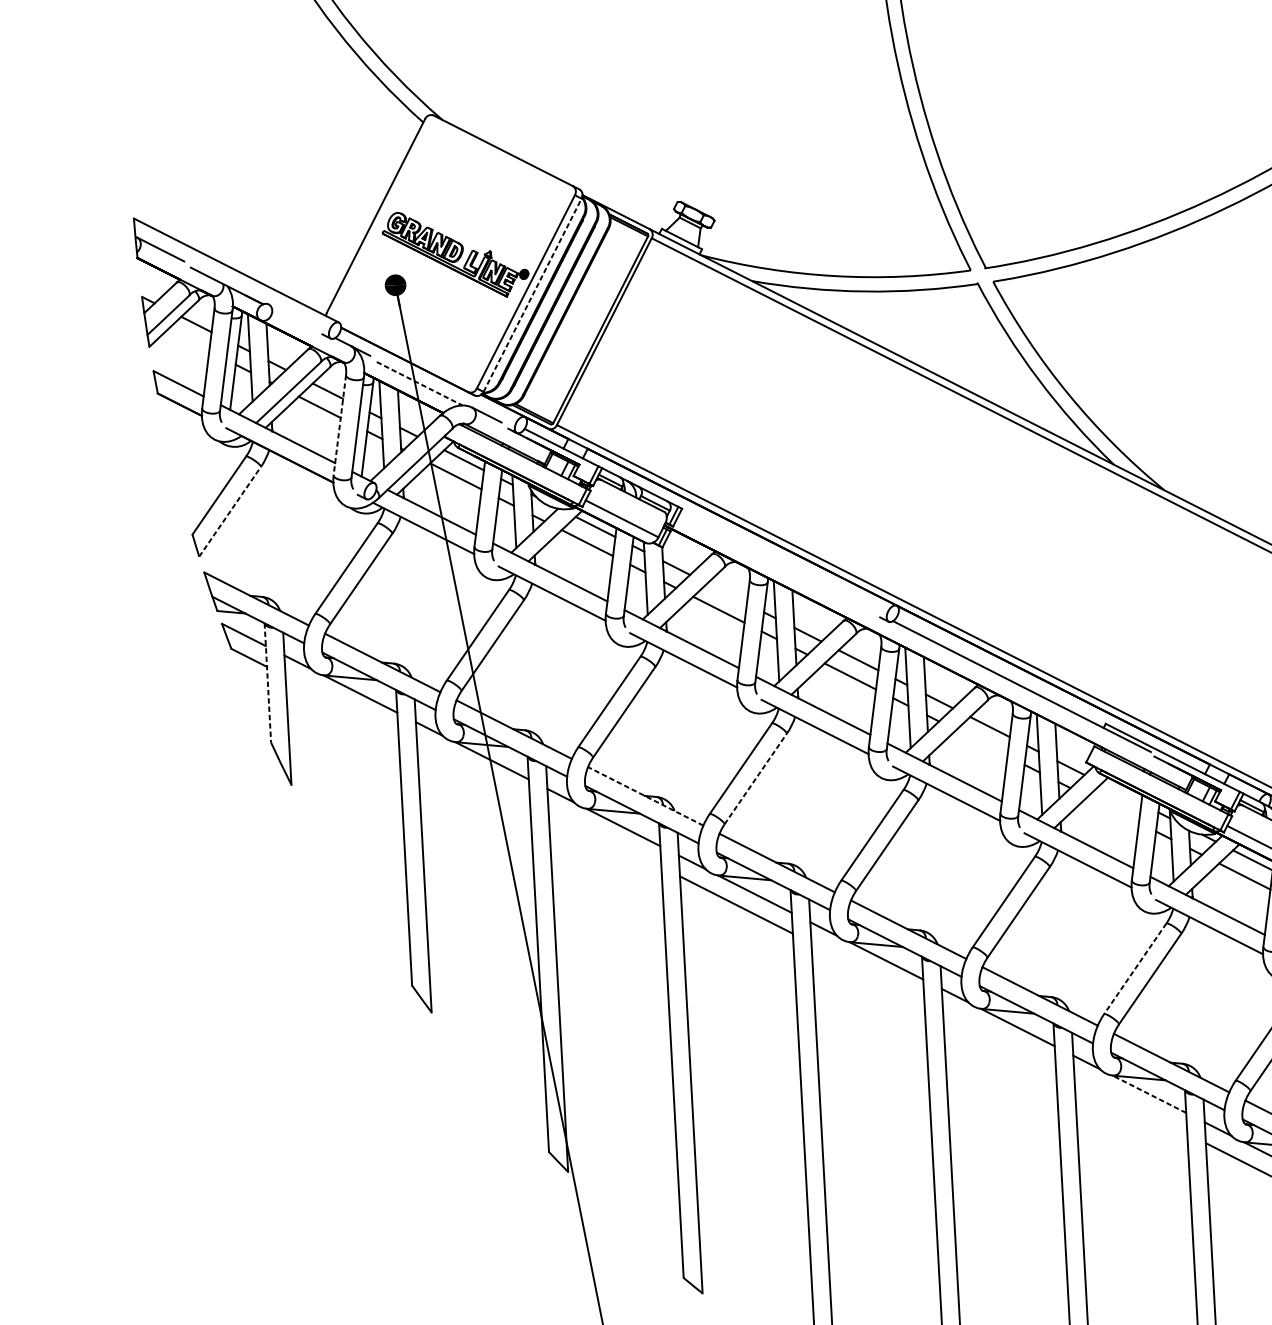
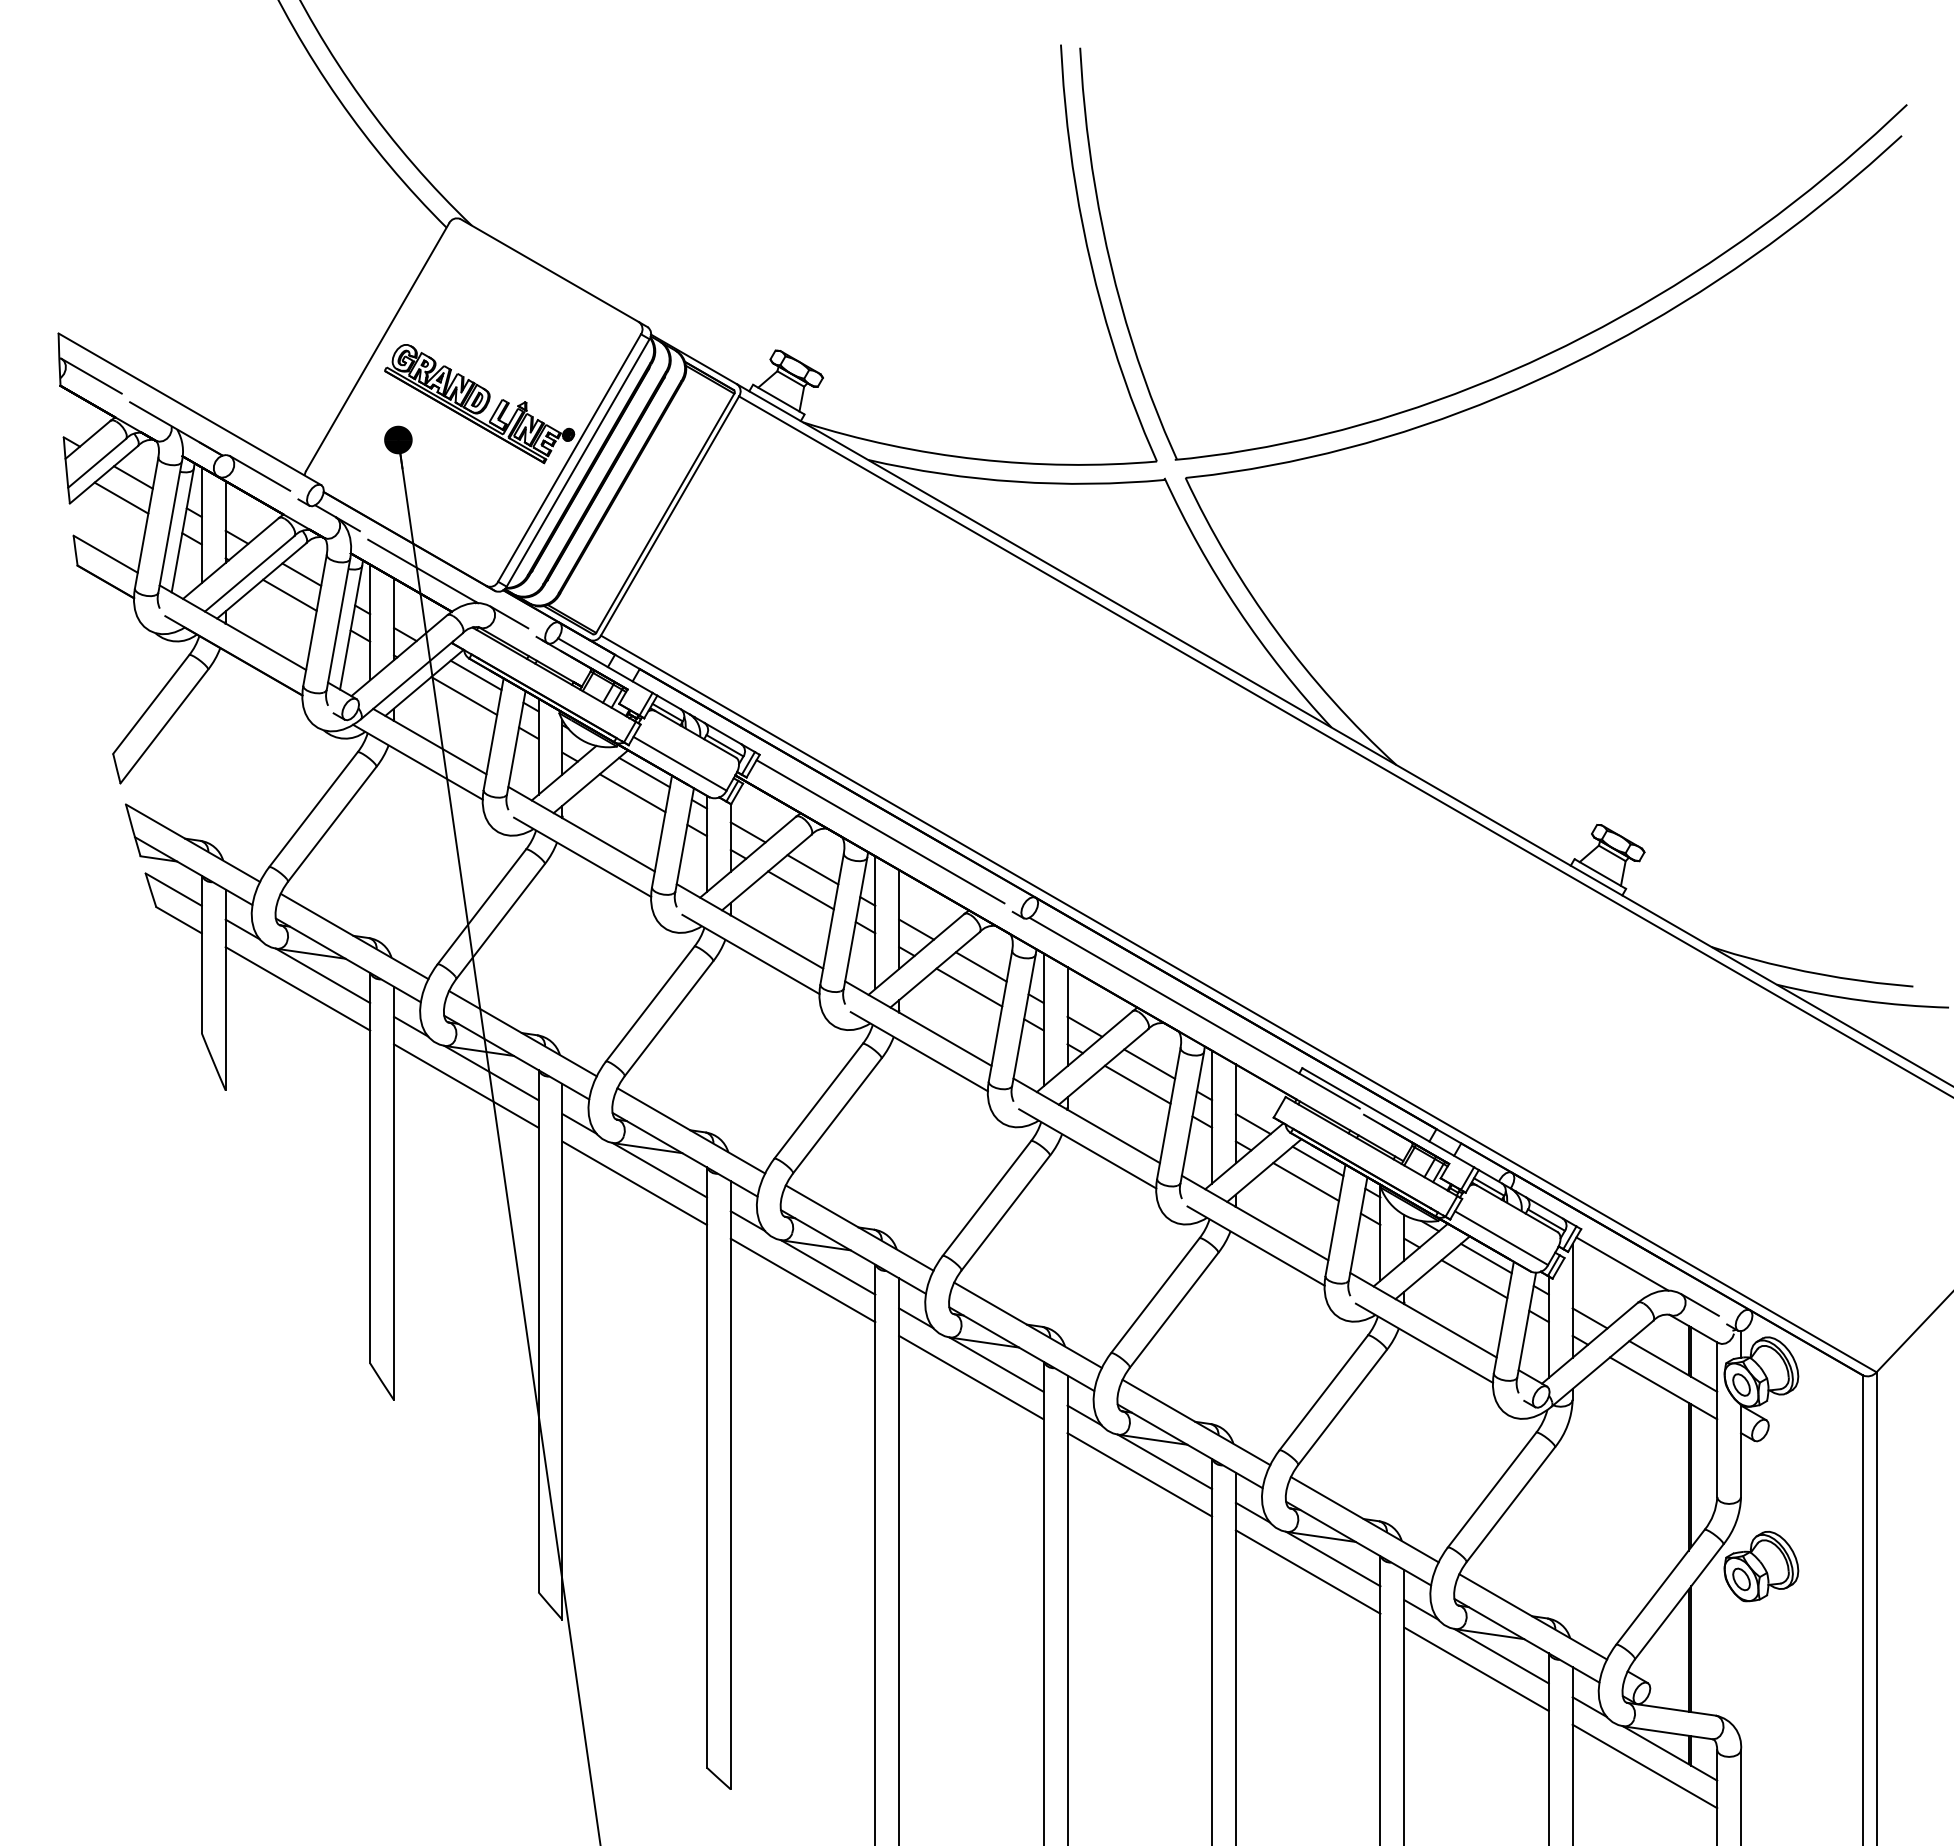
line: (532, 294) -> (578, 462), dashed -> solid
line: (291, 316) -> (259, 473), added
line: (188, 340) -> (121, 497), added
line: (419, 383) -> (423, 571), dashed -> solid
line: (339, 425) -> (314, 620), dashed -> solid
line: (230, 511) -> (164, 726), dashed -> solid
line: (776, 561) -> (880, 831), added
line: (726, 593) -> (812, 869), added
line: (267, 682) -> (201, 954), dashed -> solid
line: (341, 704) -> (297, 988), added
line: (981, 742) -> (1137, 1084), added
line: (473, 771) -> (466, 1085), added
line: (755, 778) -> (837, 1115), dashed -> solid
line: (1121, 793) -> (1317, 1161), added
line: (645, 796) -> (690, 1130), dashed -> solid
line: (1112, 809) -> (1305, 1181), added
line: (604, 837) -> (634, 1182), added
line: (1135, 968) -> (1323, 1392), dashed -> solid
line: (867, 971) -> (971, 1377), added
line: (999, 1038) -> (1139, 1474), added
line: (1149, 1094) -> (1333, 1559), dashed -> solid
line: (1130, 1104) -> (1307, 1571), added

